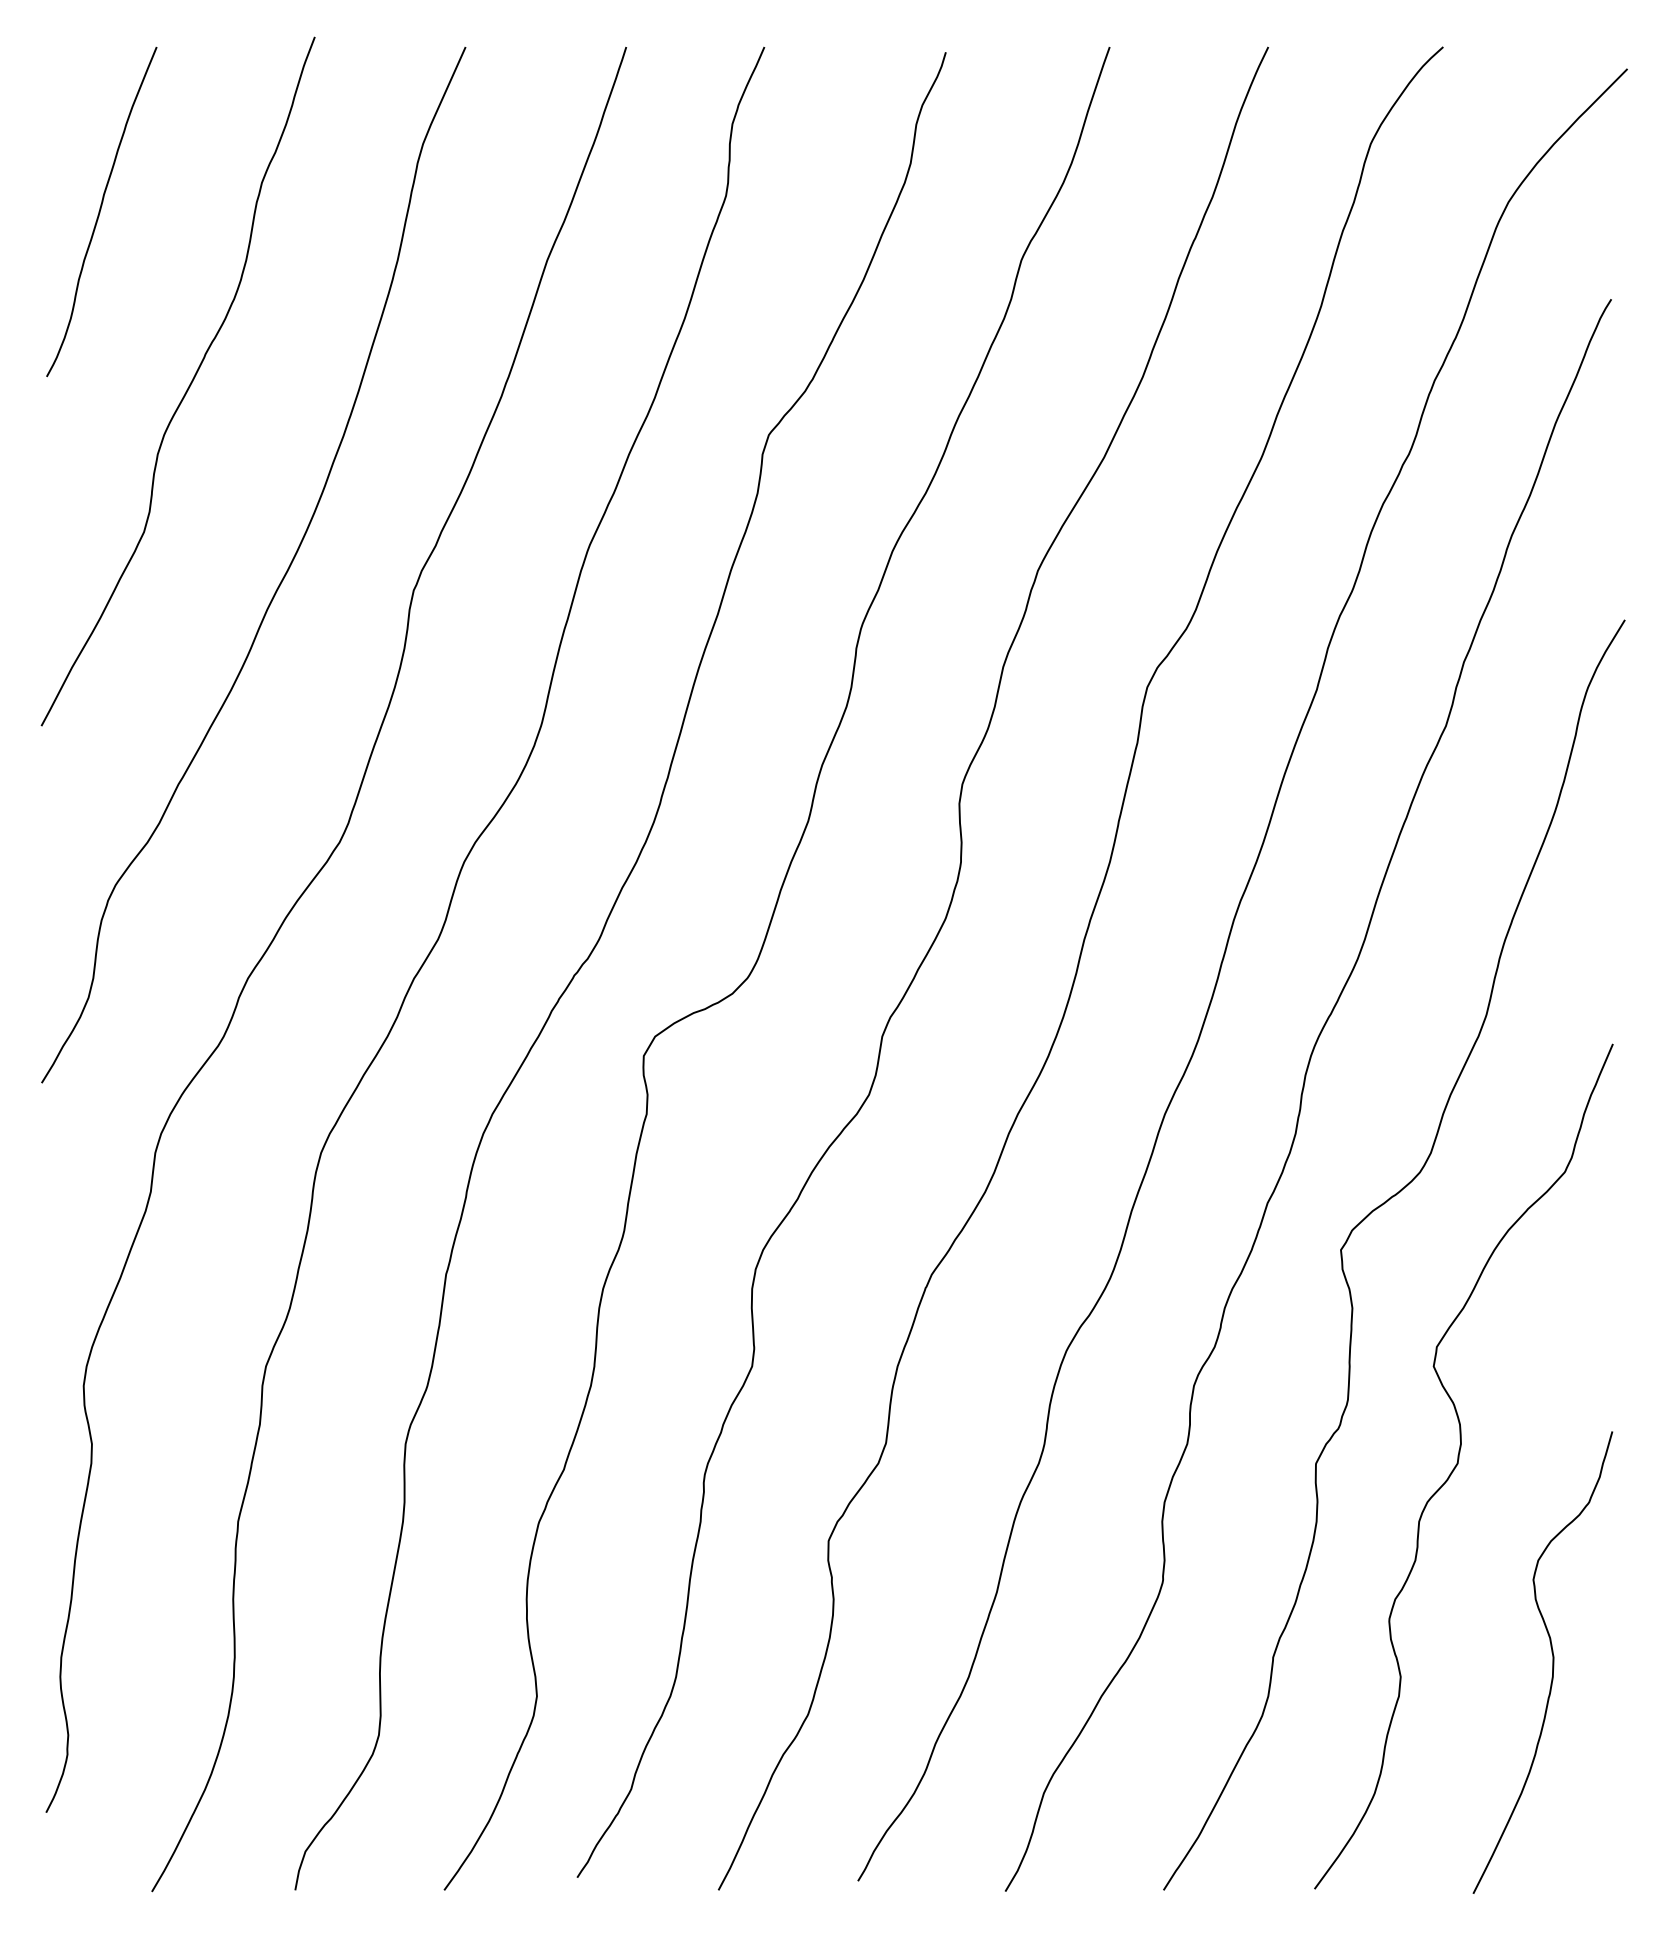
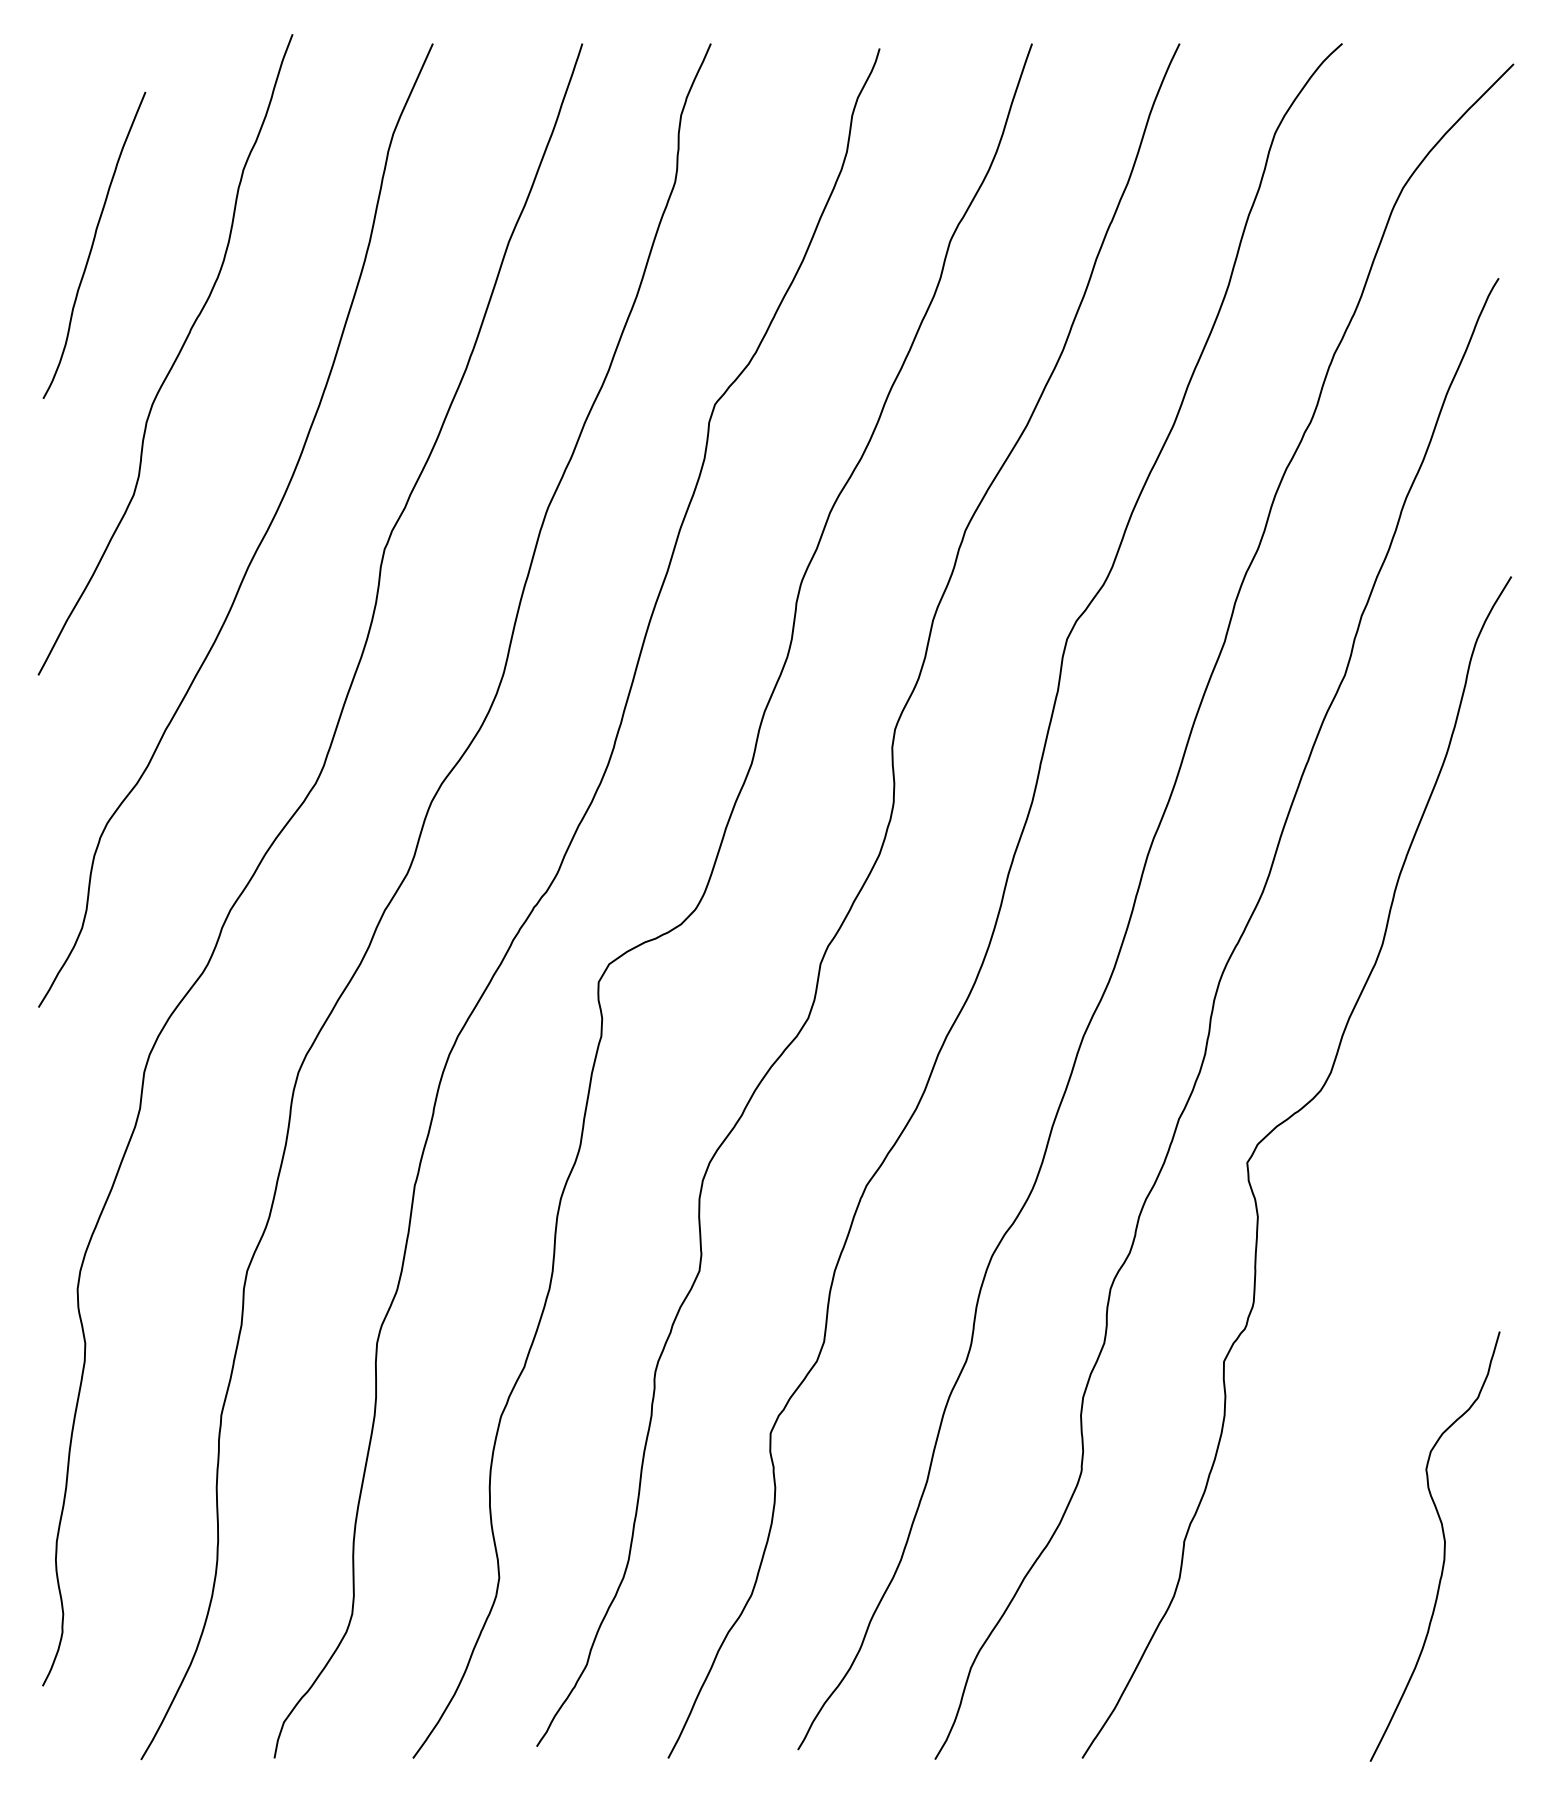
curve: (100, 211) -> (93, 244), moved
curve: (1458, 1464) -> (1356, 1362), removed

